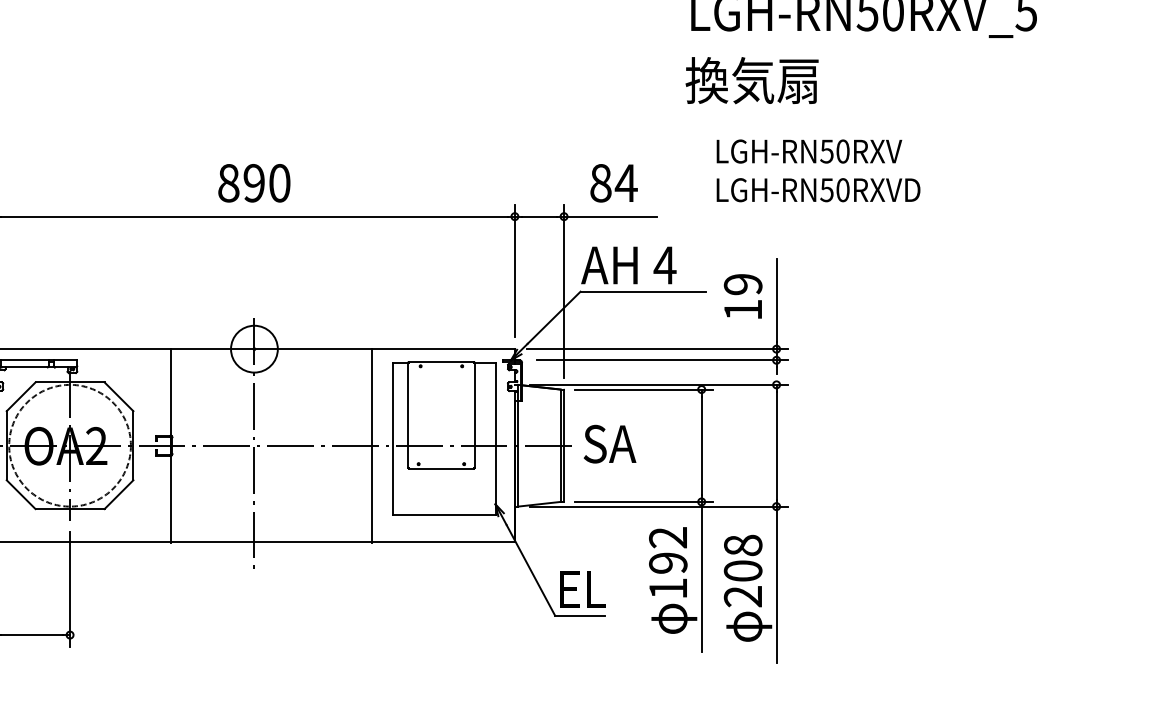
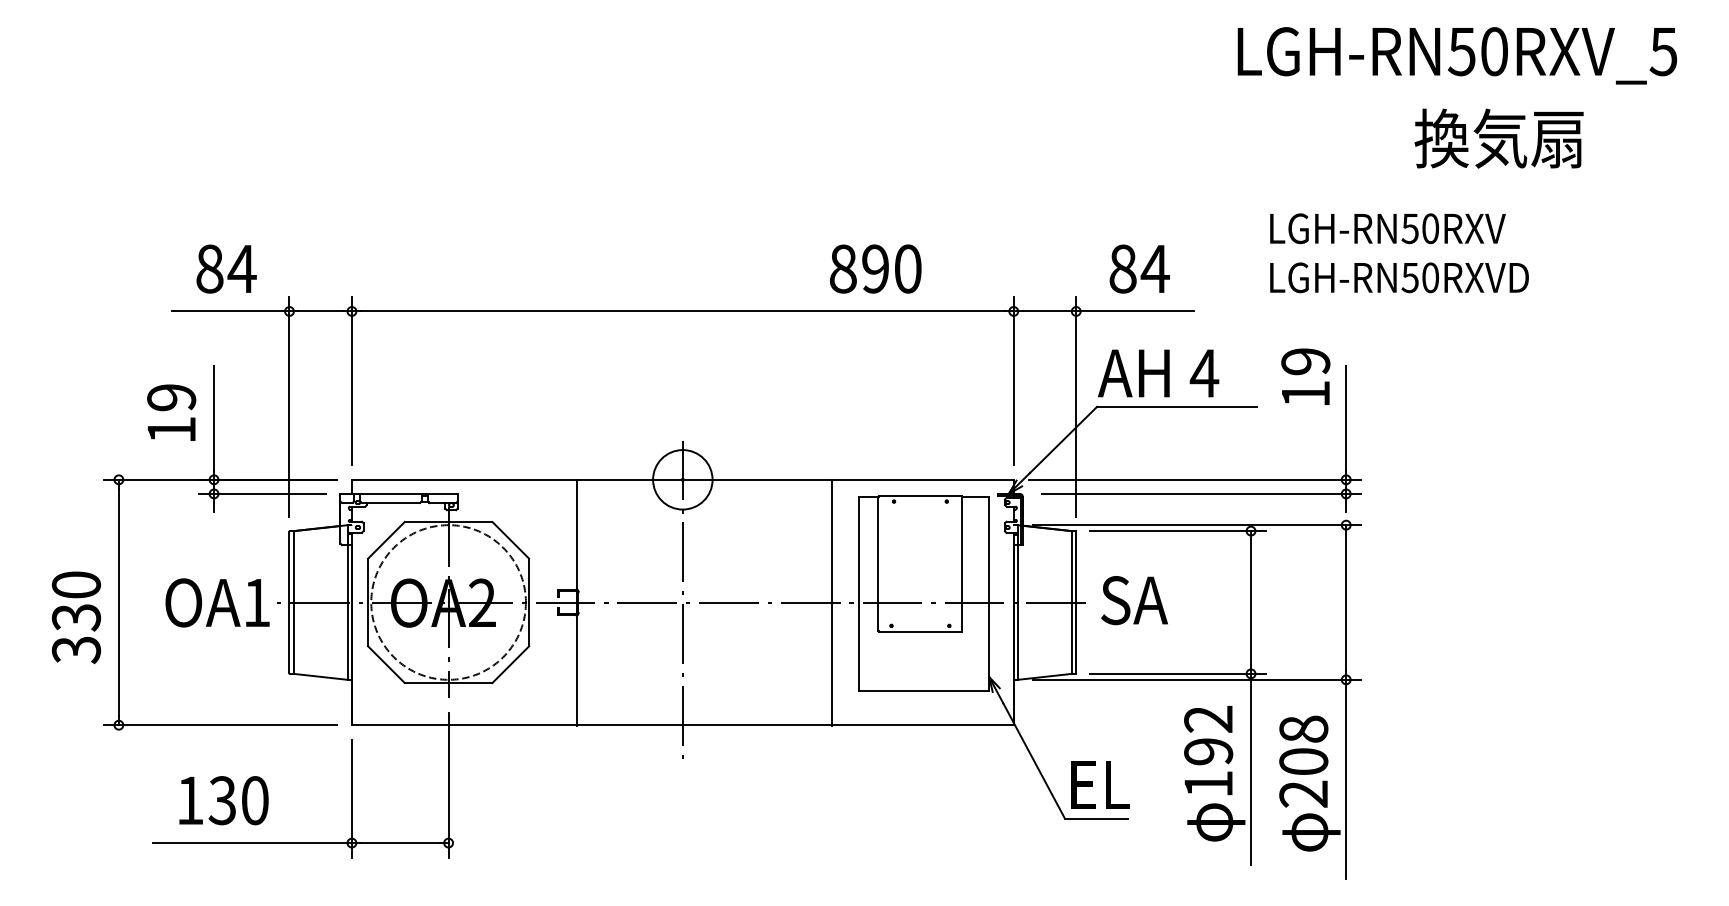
text: (751, 80) -> (1498, 138), moved
text: (254, 182) -> (875, 268), moved
text: (742, 296) -> (1305, 376), moved

